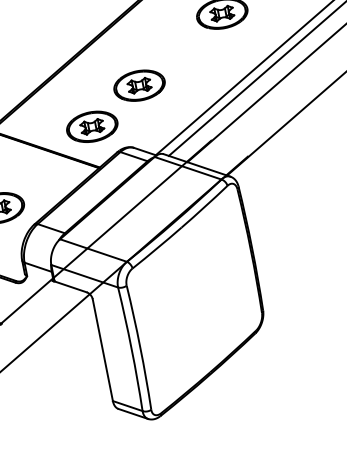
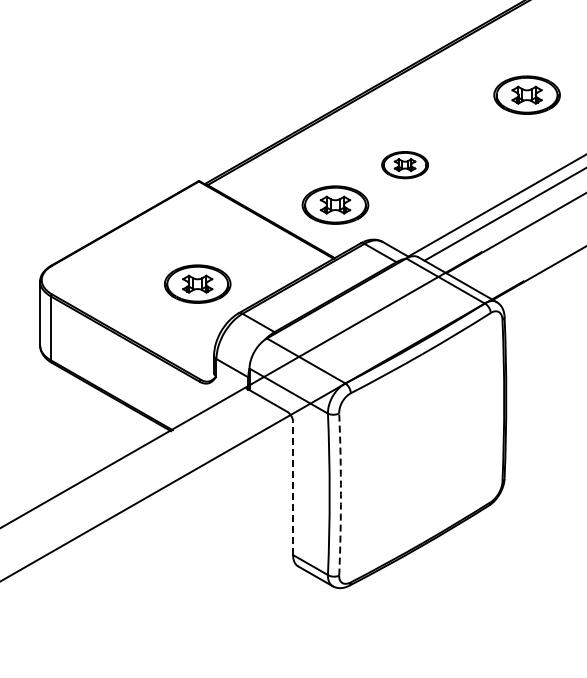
part: (138, 85) -> (404, 164), size x0.7
arc: (139, 347) -> (340, 494), solid -> dashed
line: (103, 350) -> (293, 488), solid -> dashed

